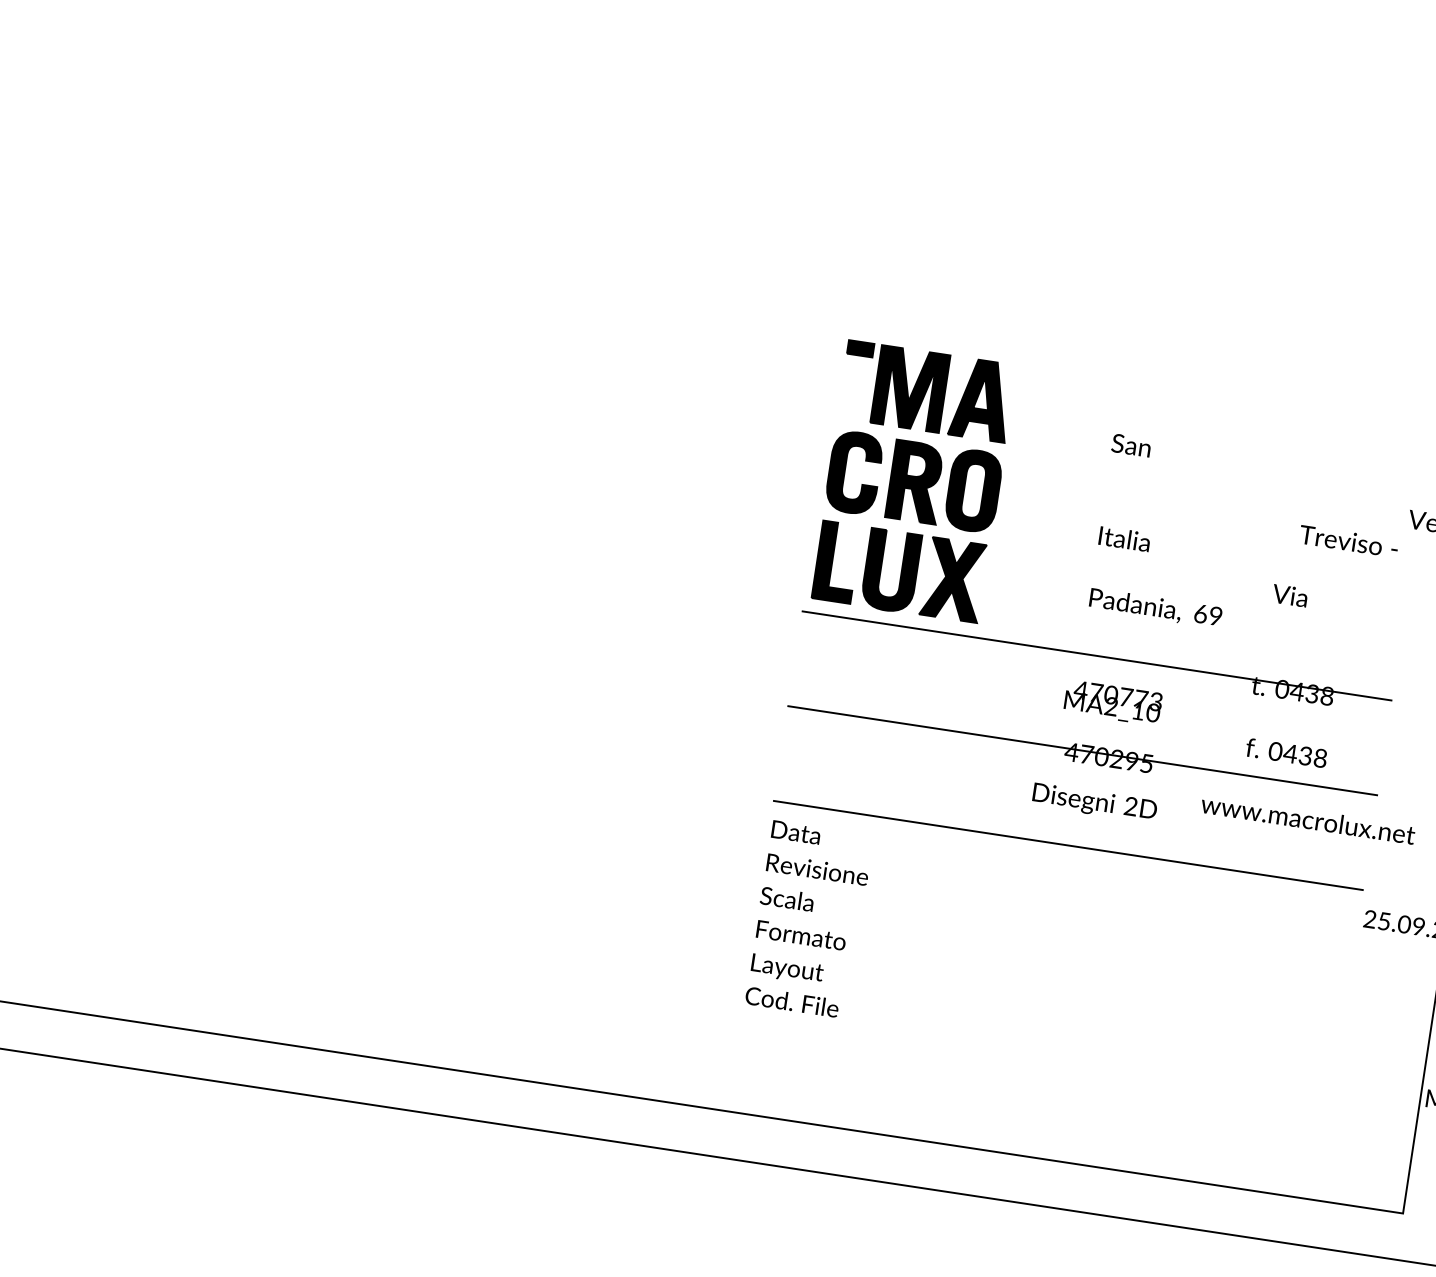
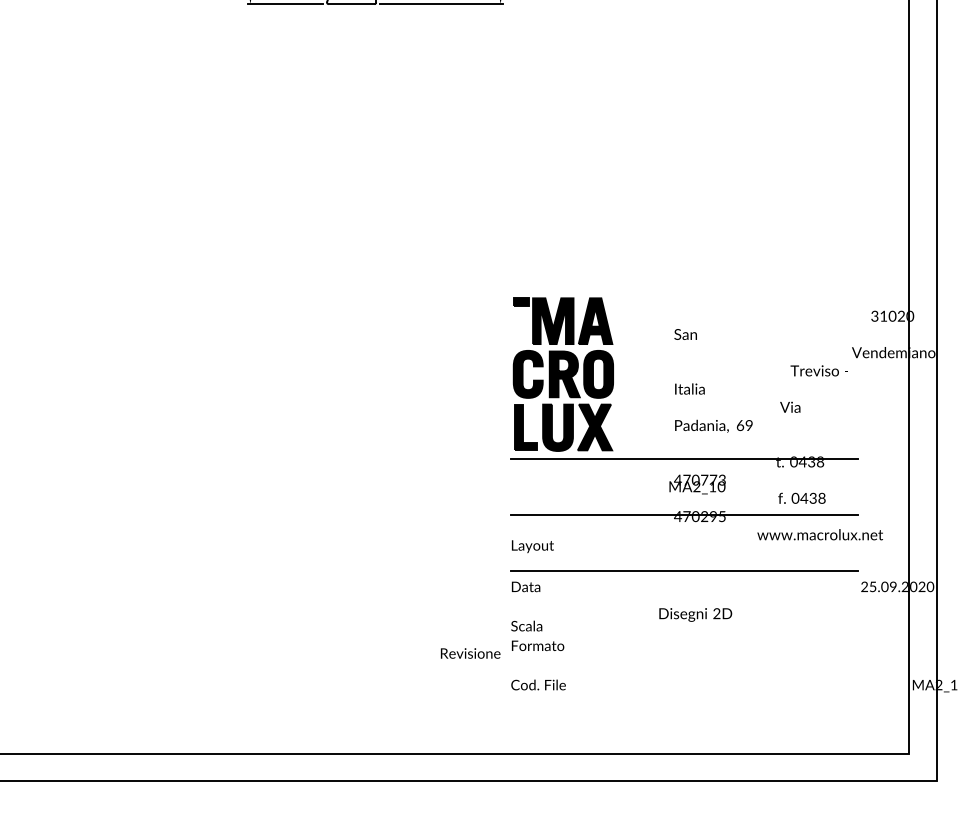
text: (1094, 802) -> (695, 614), moved
text: (817, 869) -> (470, 653), moved
text: (786, 969) -> (532, 546), moved

